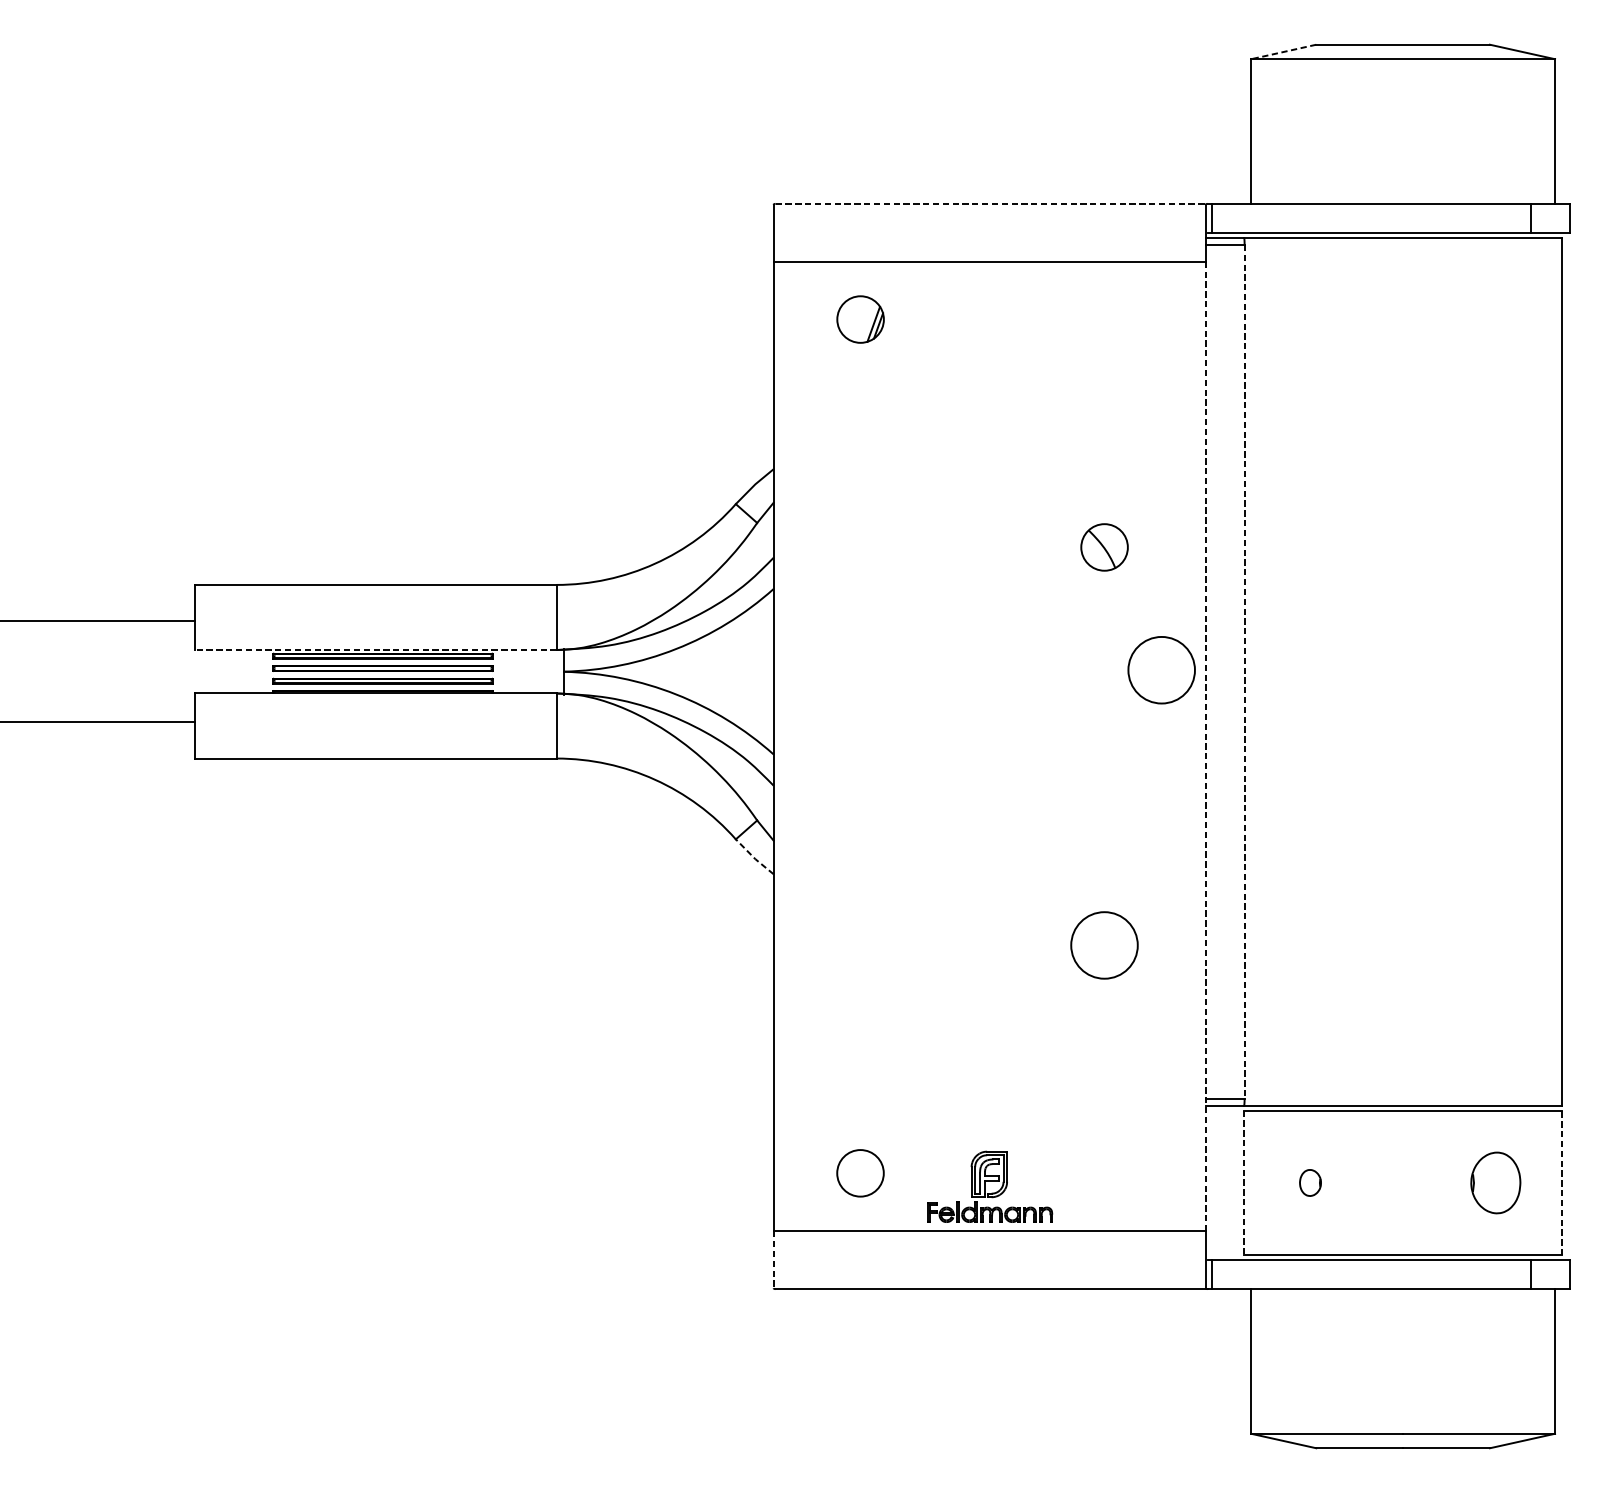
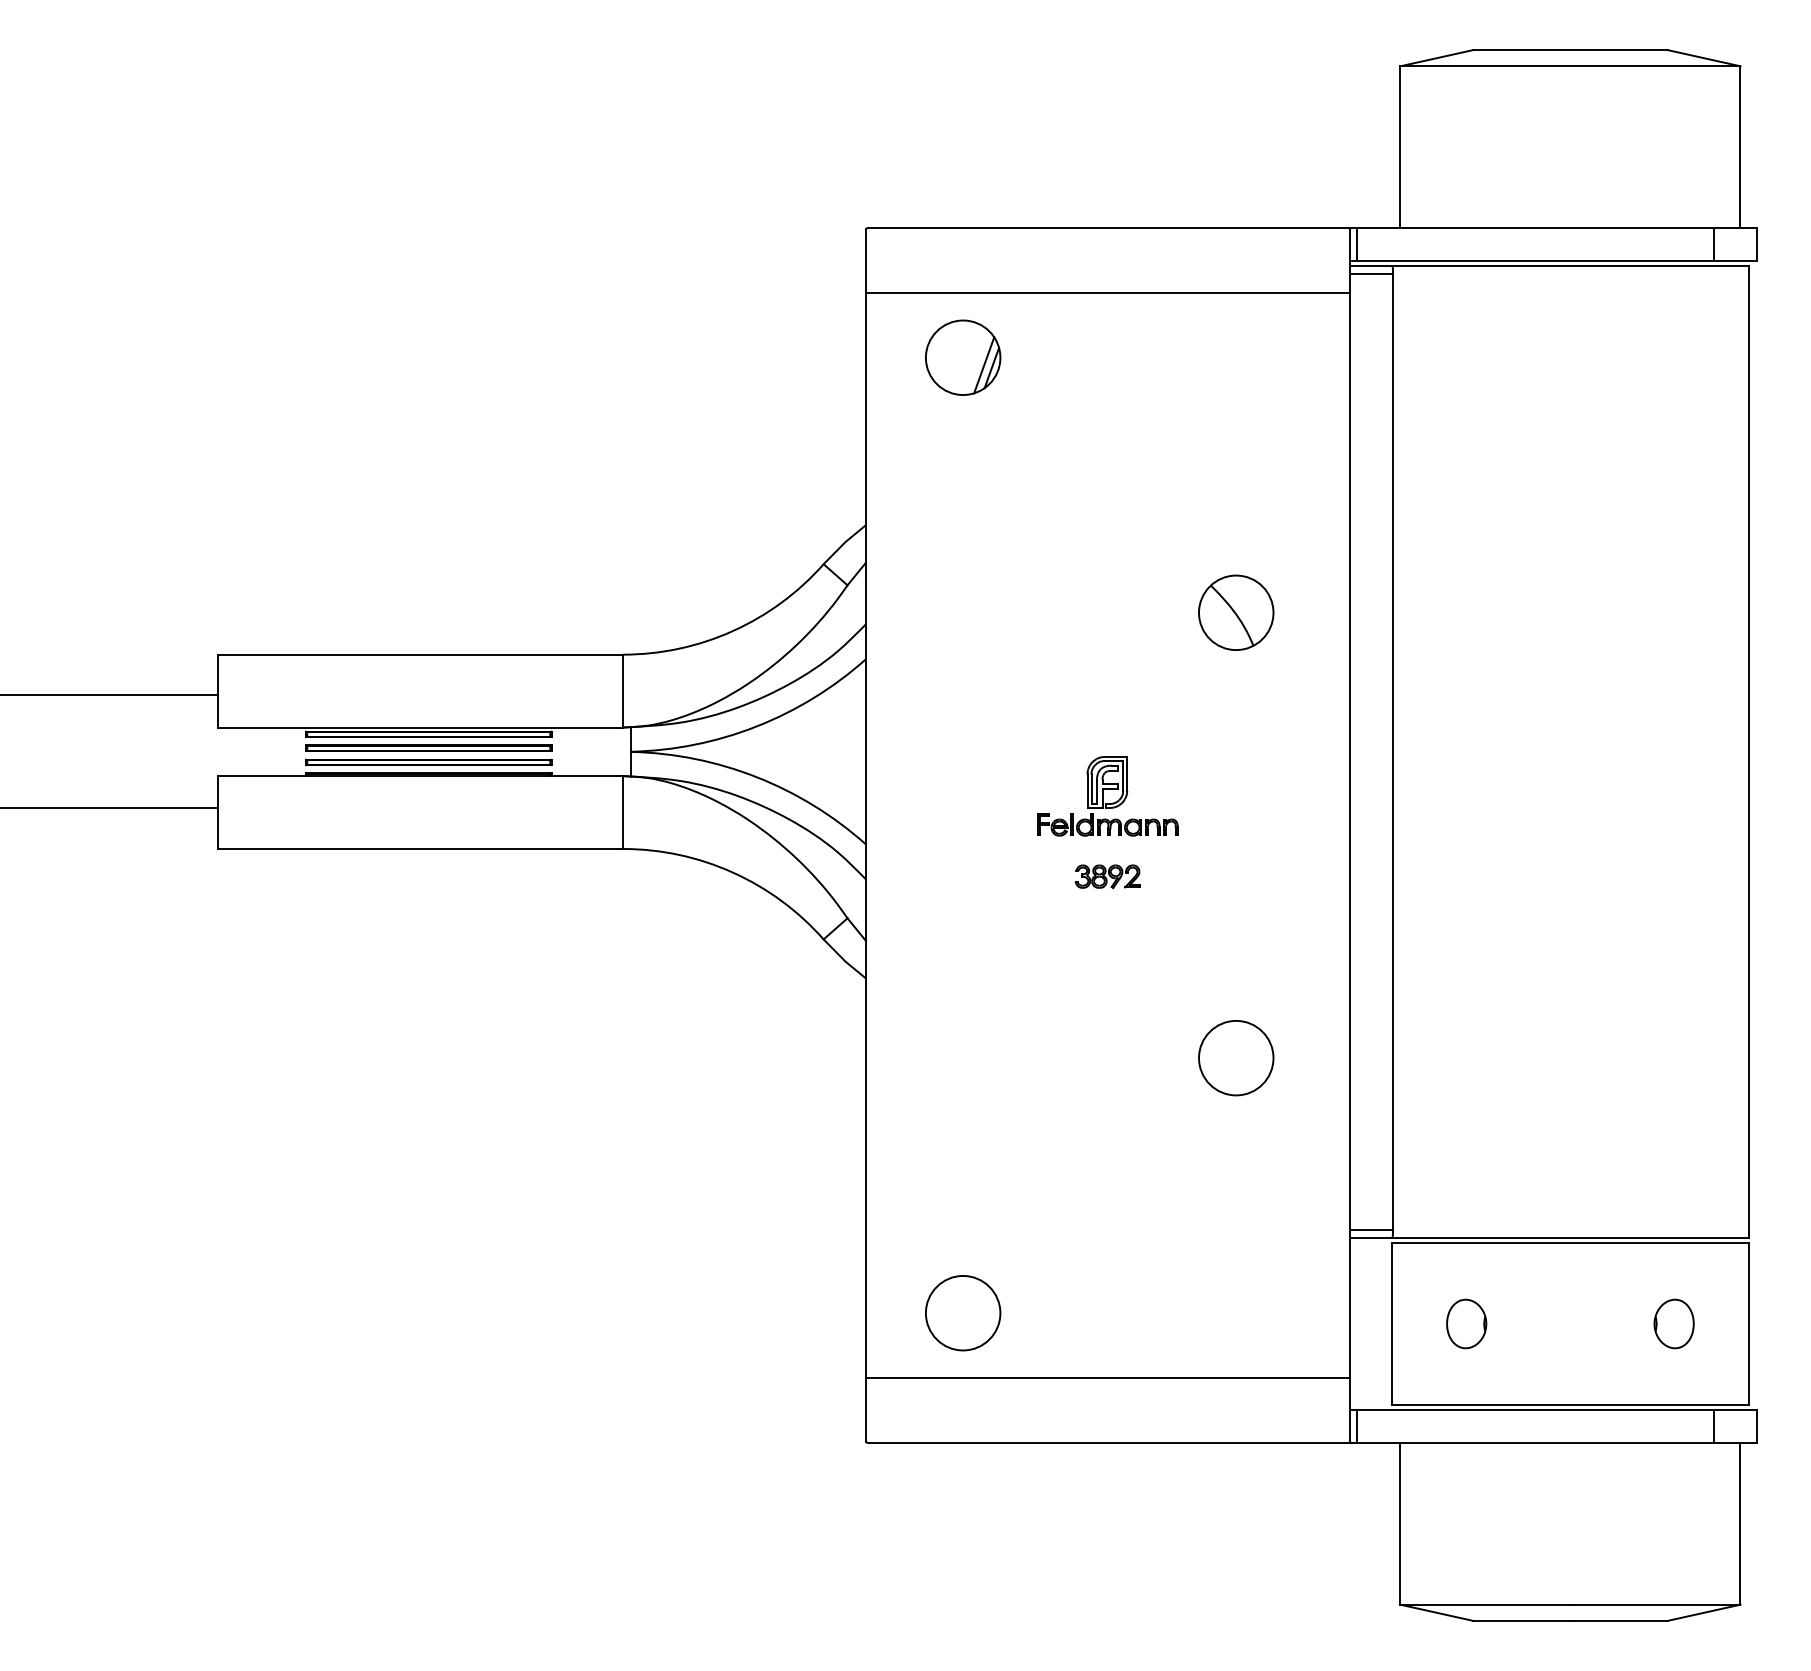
line: (1283, 52) -> (1436, 58), dashed -> solid
line: (991, 204) -> (1109, 228), dashed -> solid
part: (860, 319) -> (963, 357), size x1.43
part: (1104, 547) -> (1236, 612), size x1.43
line: (375, 650) -> (420, 727), dashed -> solid
circle: (1161, 670) -> (1300, 750), removed
line: (1245, 671) -> (1393, 751), dashed -> solid
line: (1205, 746) -> (1349, 835), dashed -> solid
part: (989, 783) -> (1107, 876), added
line: (754, 858) -> (844, 960), dashed -> solid
circle: (859, 1172) -> (962, 1312), size x1.43
part: (1310, 1182) -> (1466, 1323), size x1.67
part: (1495, 1182) -> (1673, 1323), size x0.71
line: (1244, 1183) -> (1392, 1324), dashed -> solid
line: (1562, 1183) -> (1748, 1324), dashed -> solid
part: (989, 1186) -> (1107, 796), moved
line: (774, 1259) -> (866, 1409), dashed -> solid

